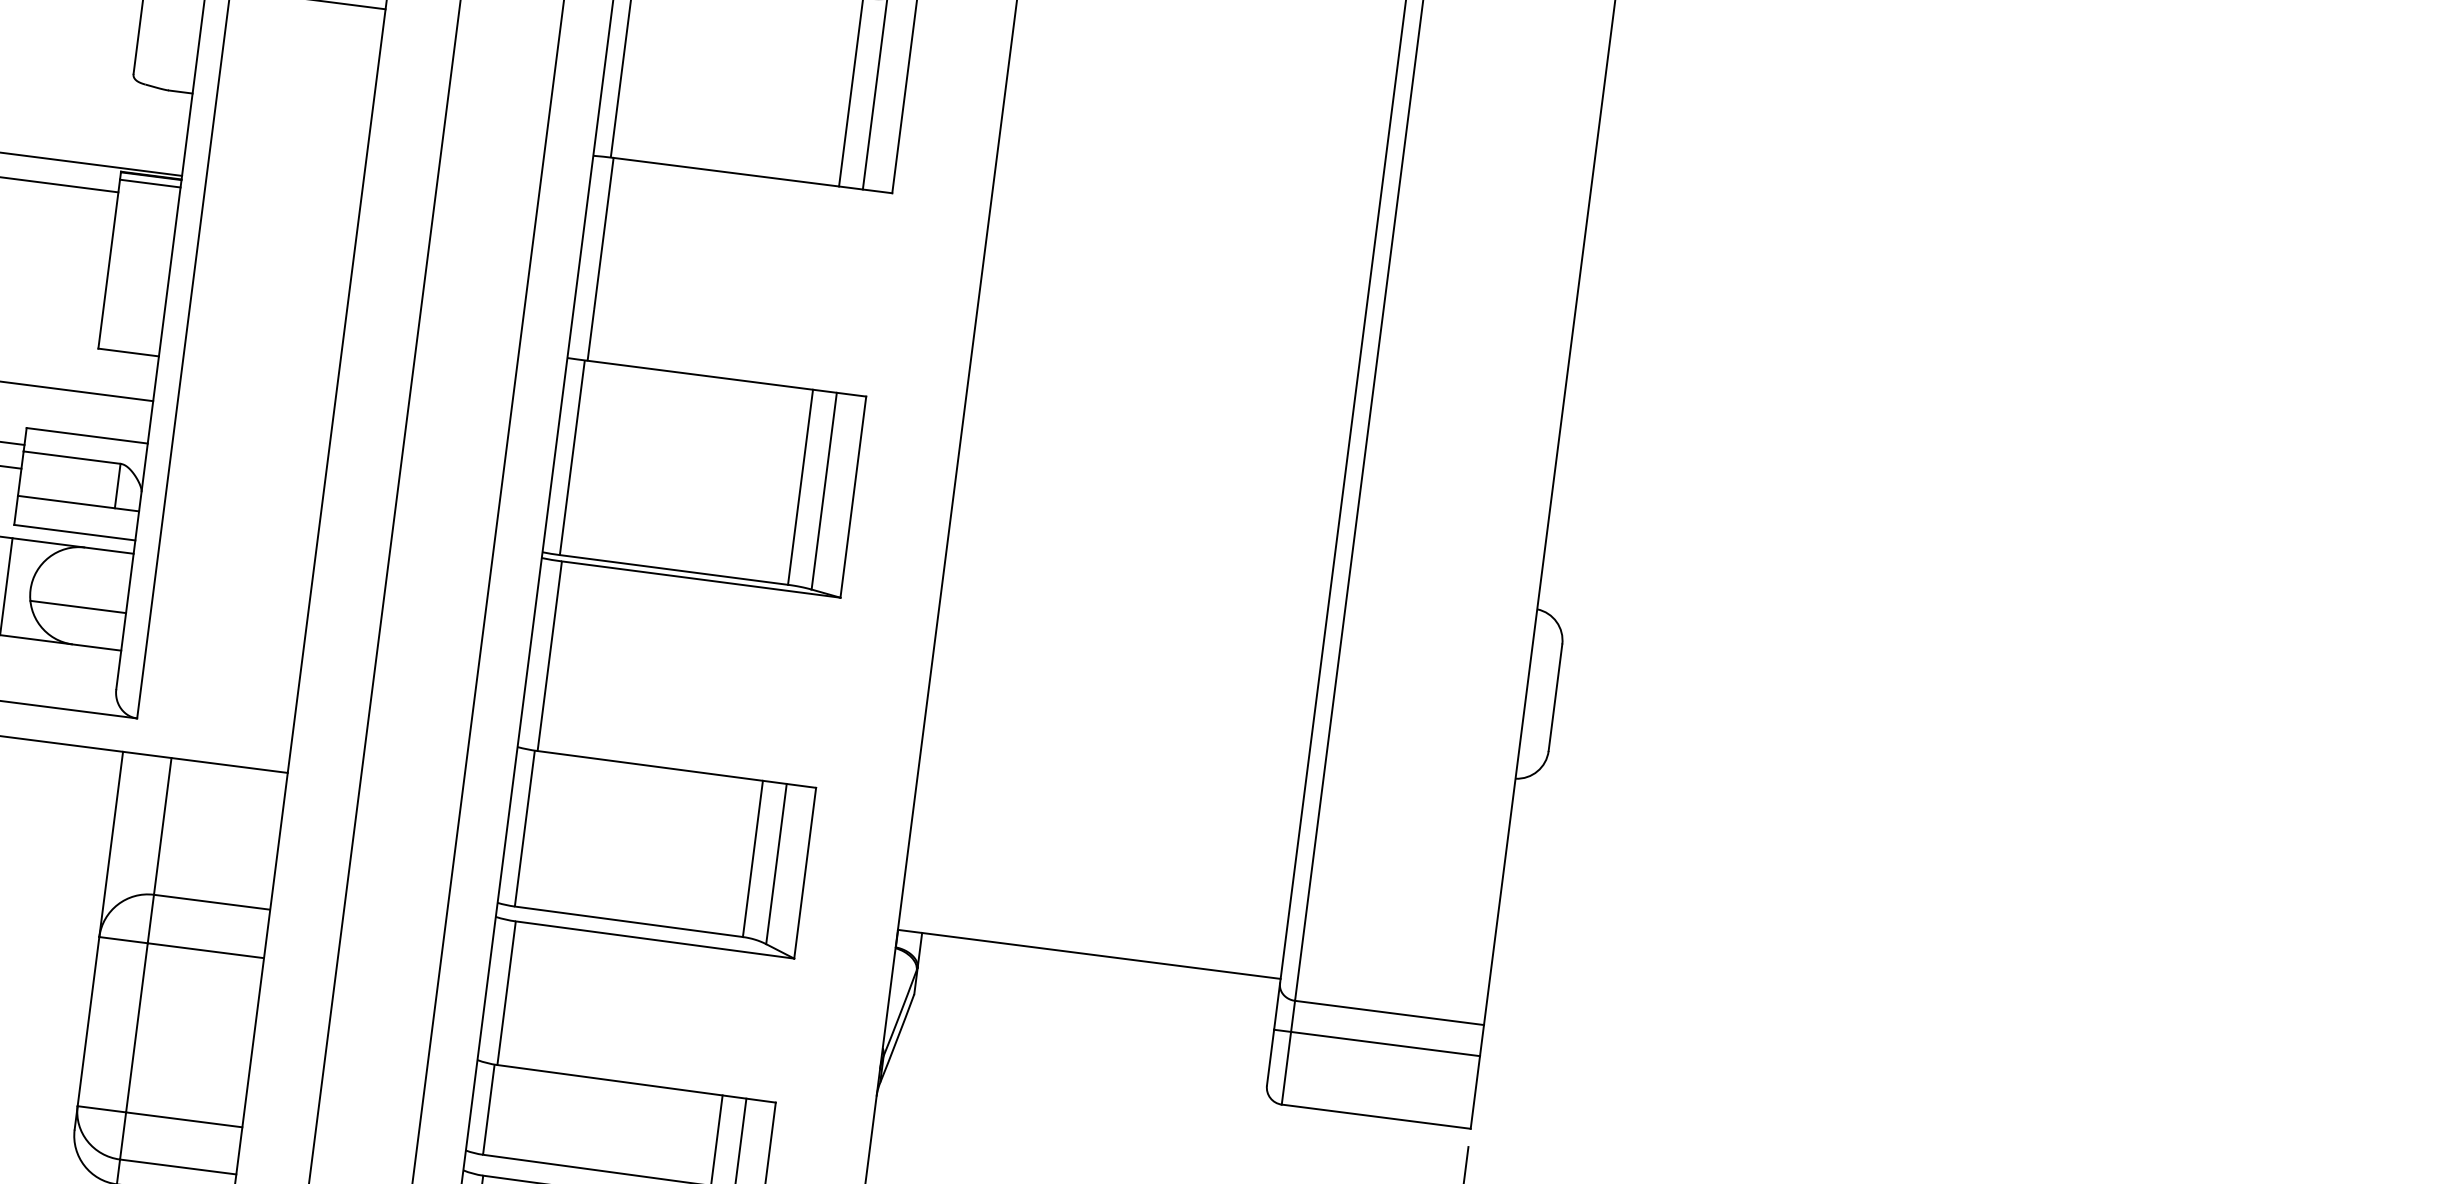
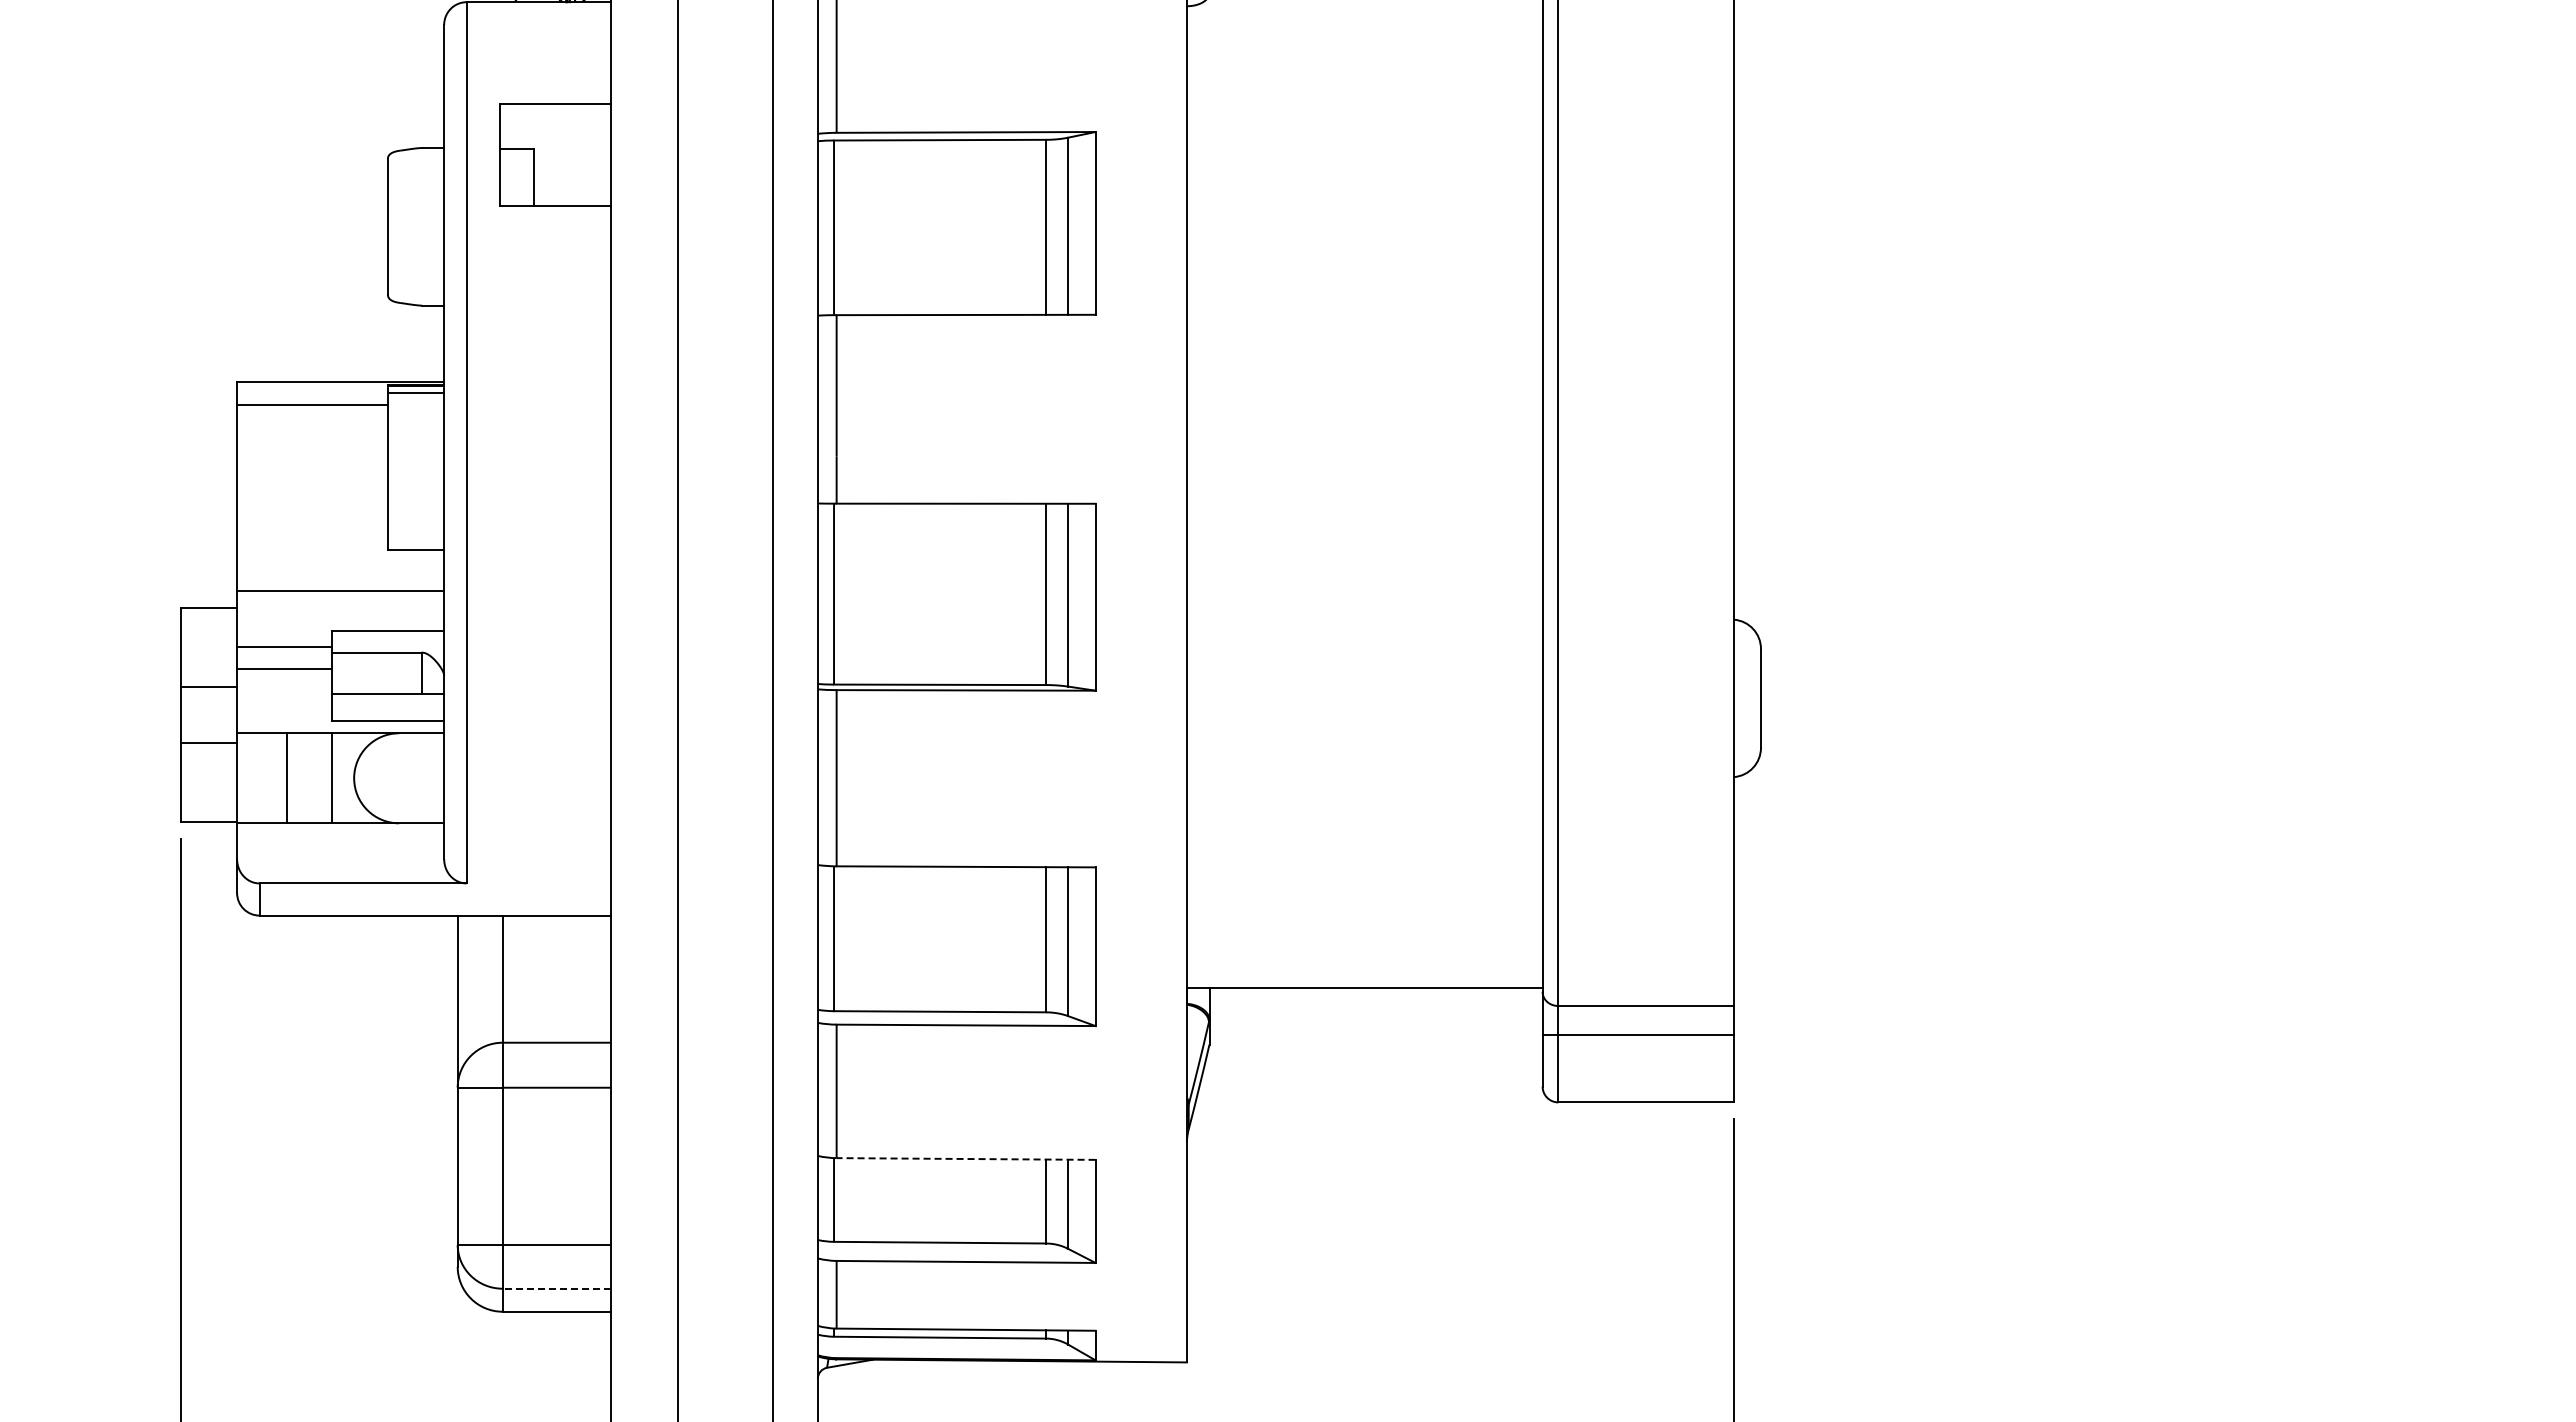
line: (77, 607) -> (399, 788), removed
line: (635, 1084) -> (965, 1159), solid -> dashed
line: (177, 1166) -> (556, 1288), solid -> dashed

